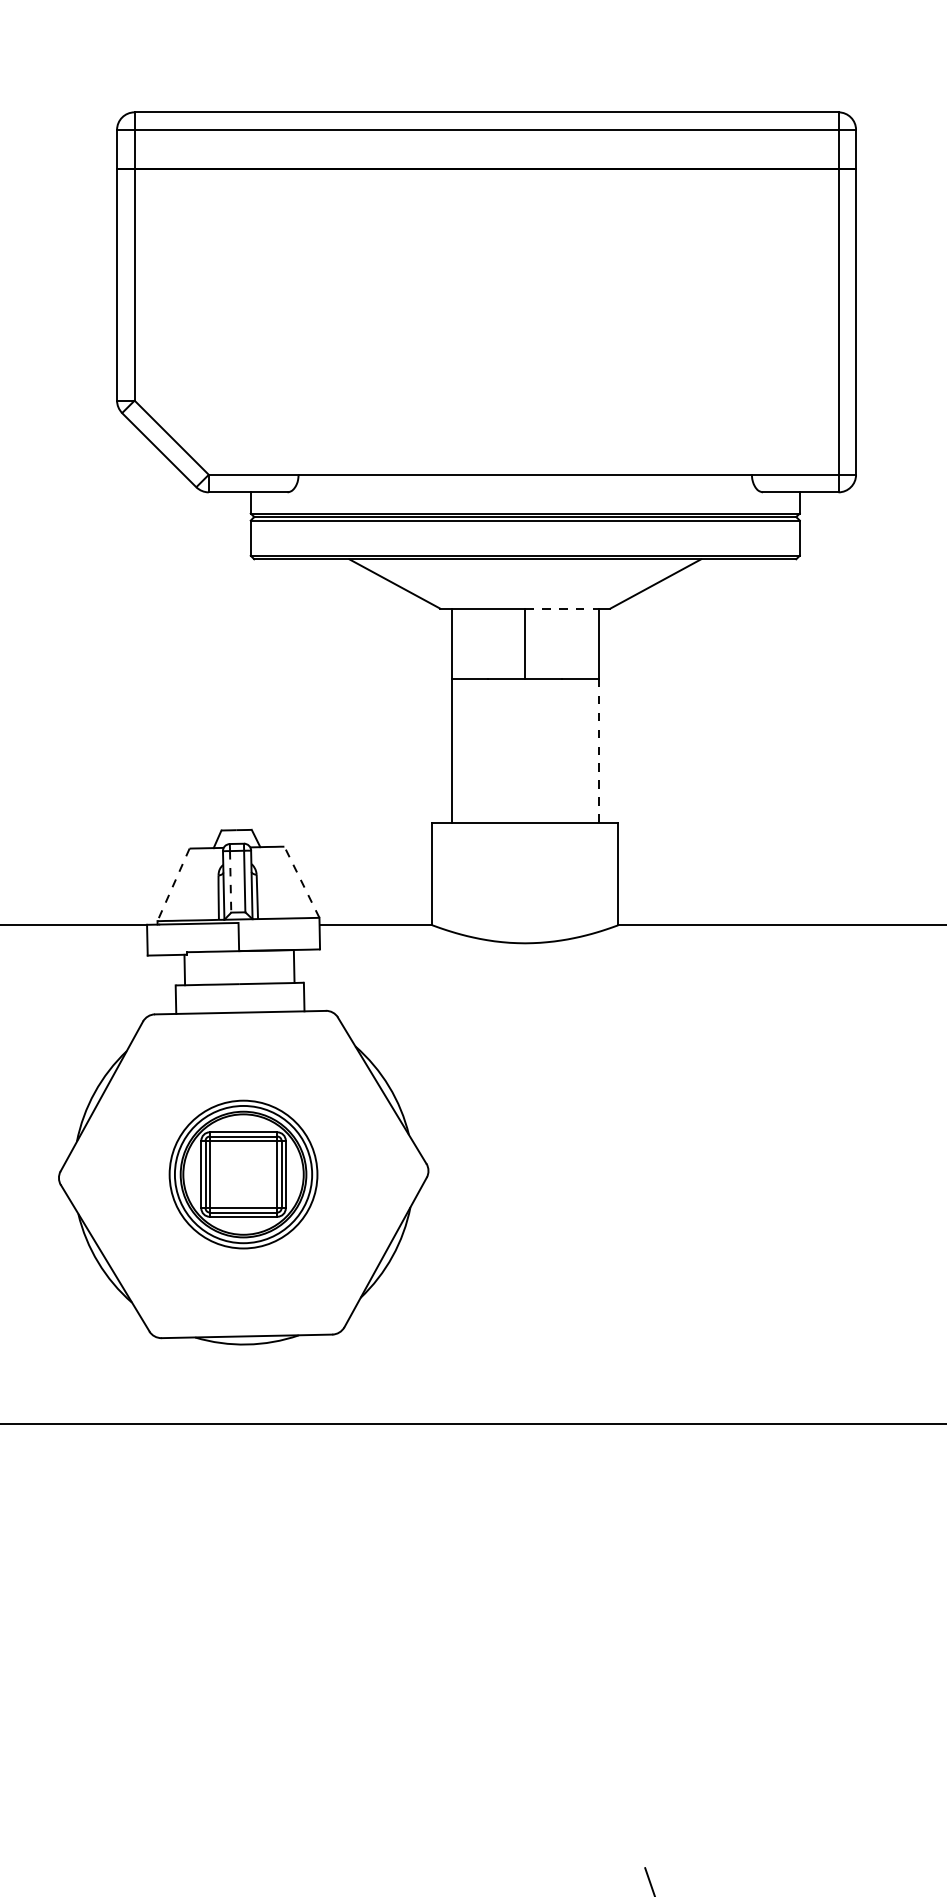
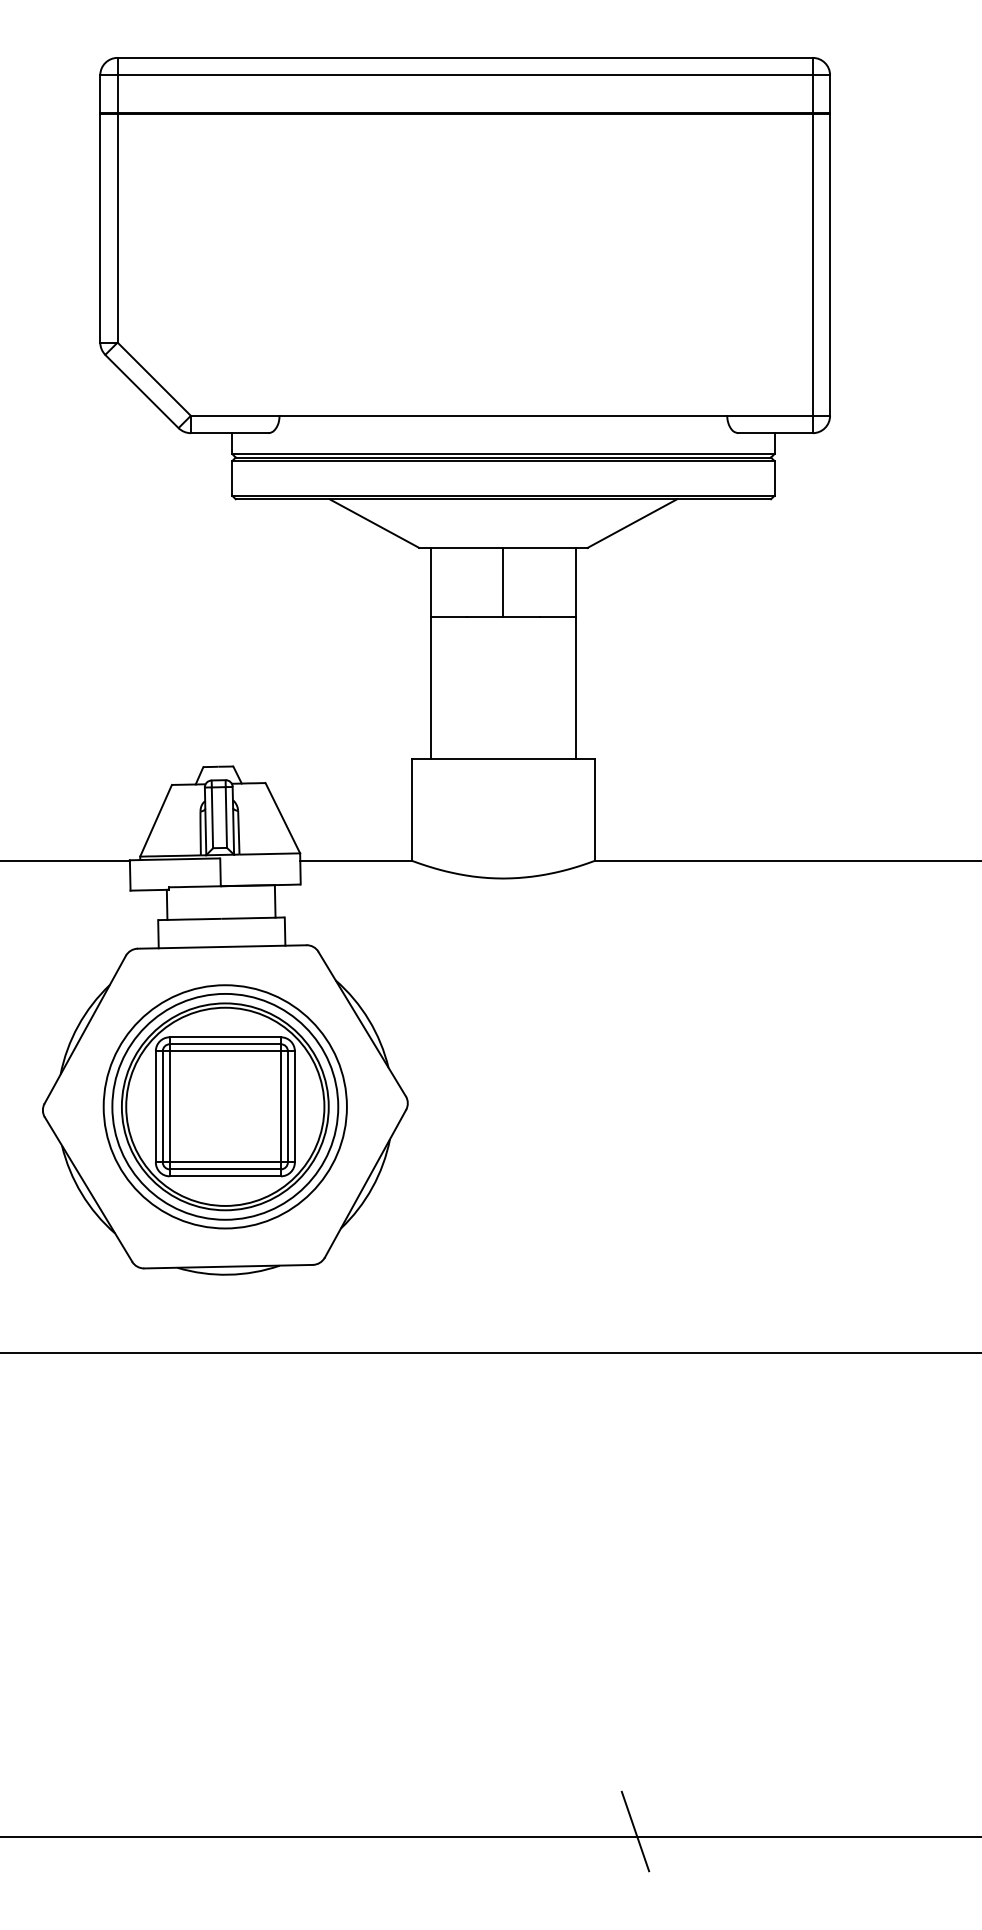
line: (562, 608) -> (540, 547), dashed -> solid
line: (599, 750) -> (576, 688), dashed -> solid
line: (301, 881) -> (282, 817), dashed -> solid
line: (230, 882) -> (212, 818), dashed -> solid
line: (172, 885) -> (155, 821), dashed -> solid
part: (242, 1174) -> (224, 1106), size x1.67

